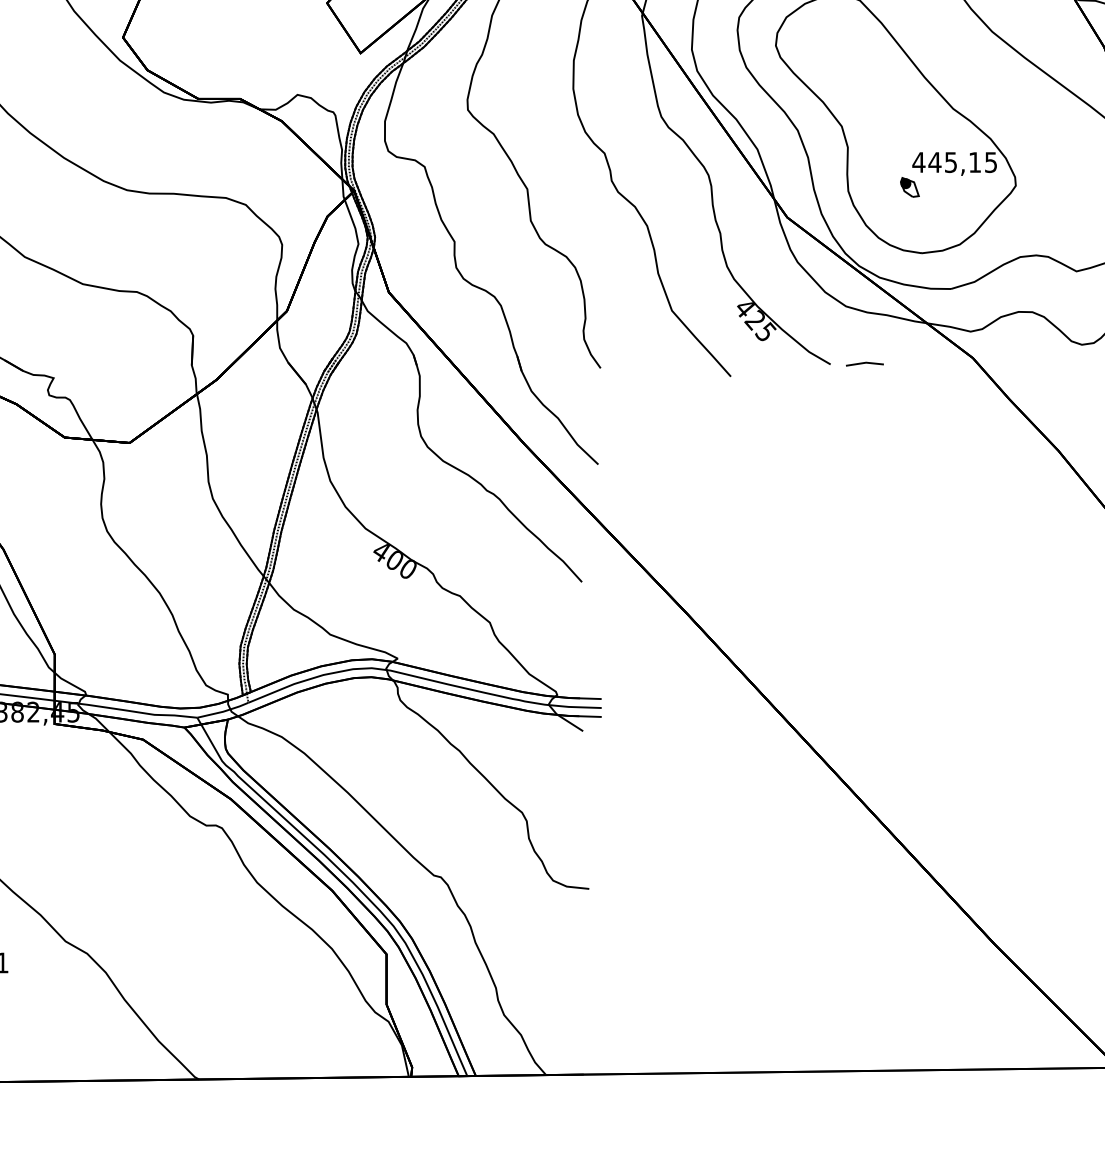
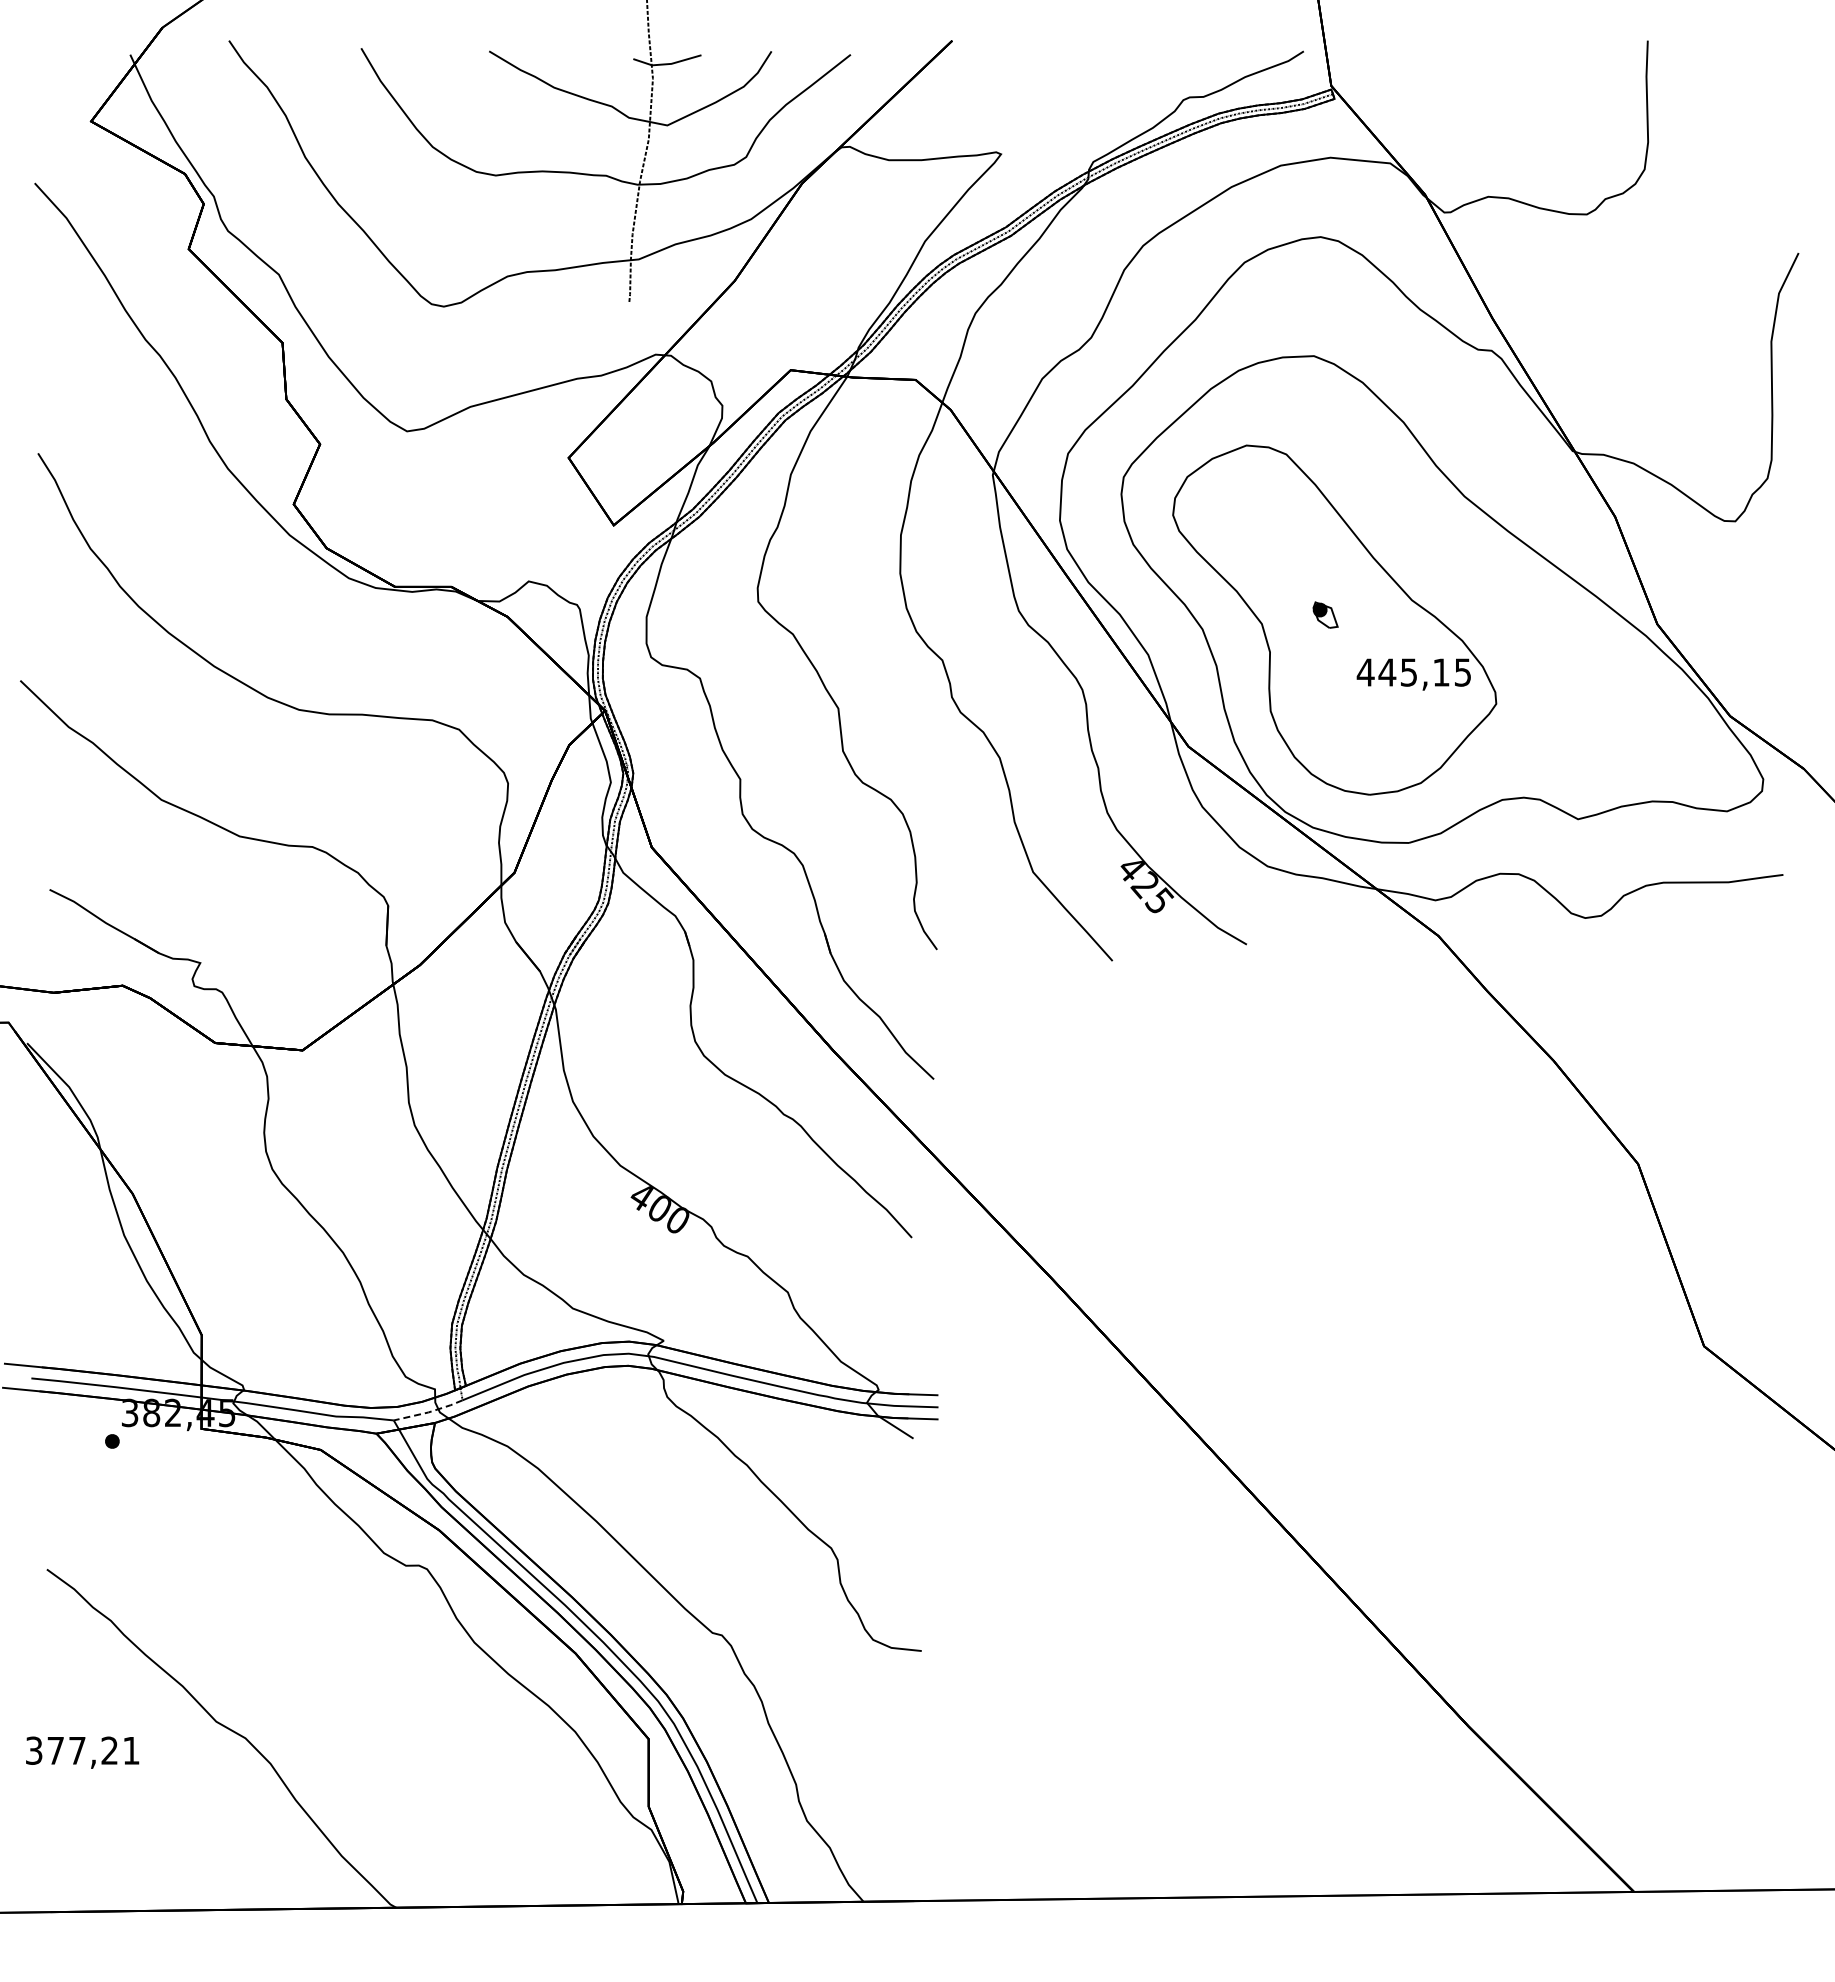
part: (909, 186) -> (1325, 614), moved
line: (864, 363) -> (1292, 943), removed
line: (223, 711) -> (428, 1412), solid -> dashed

